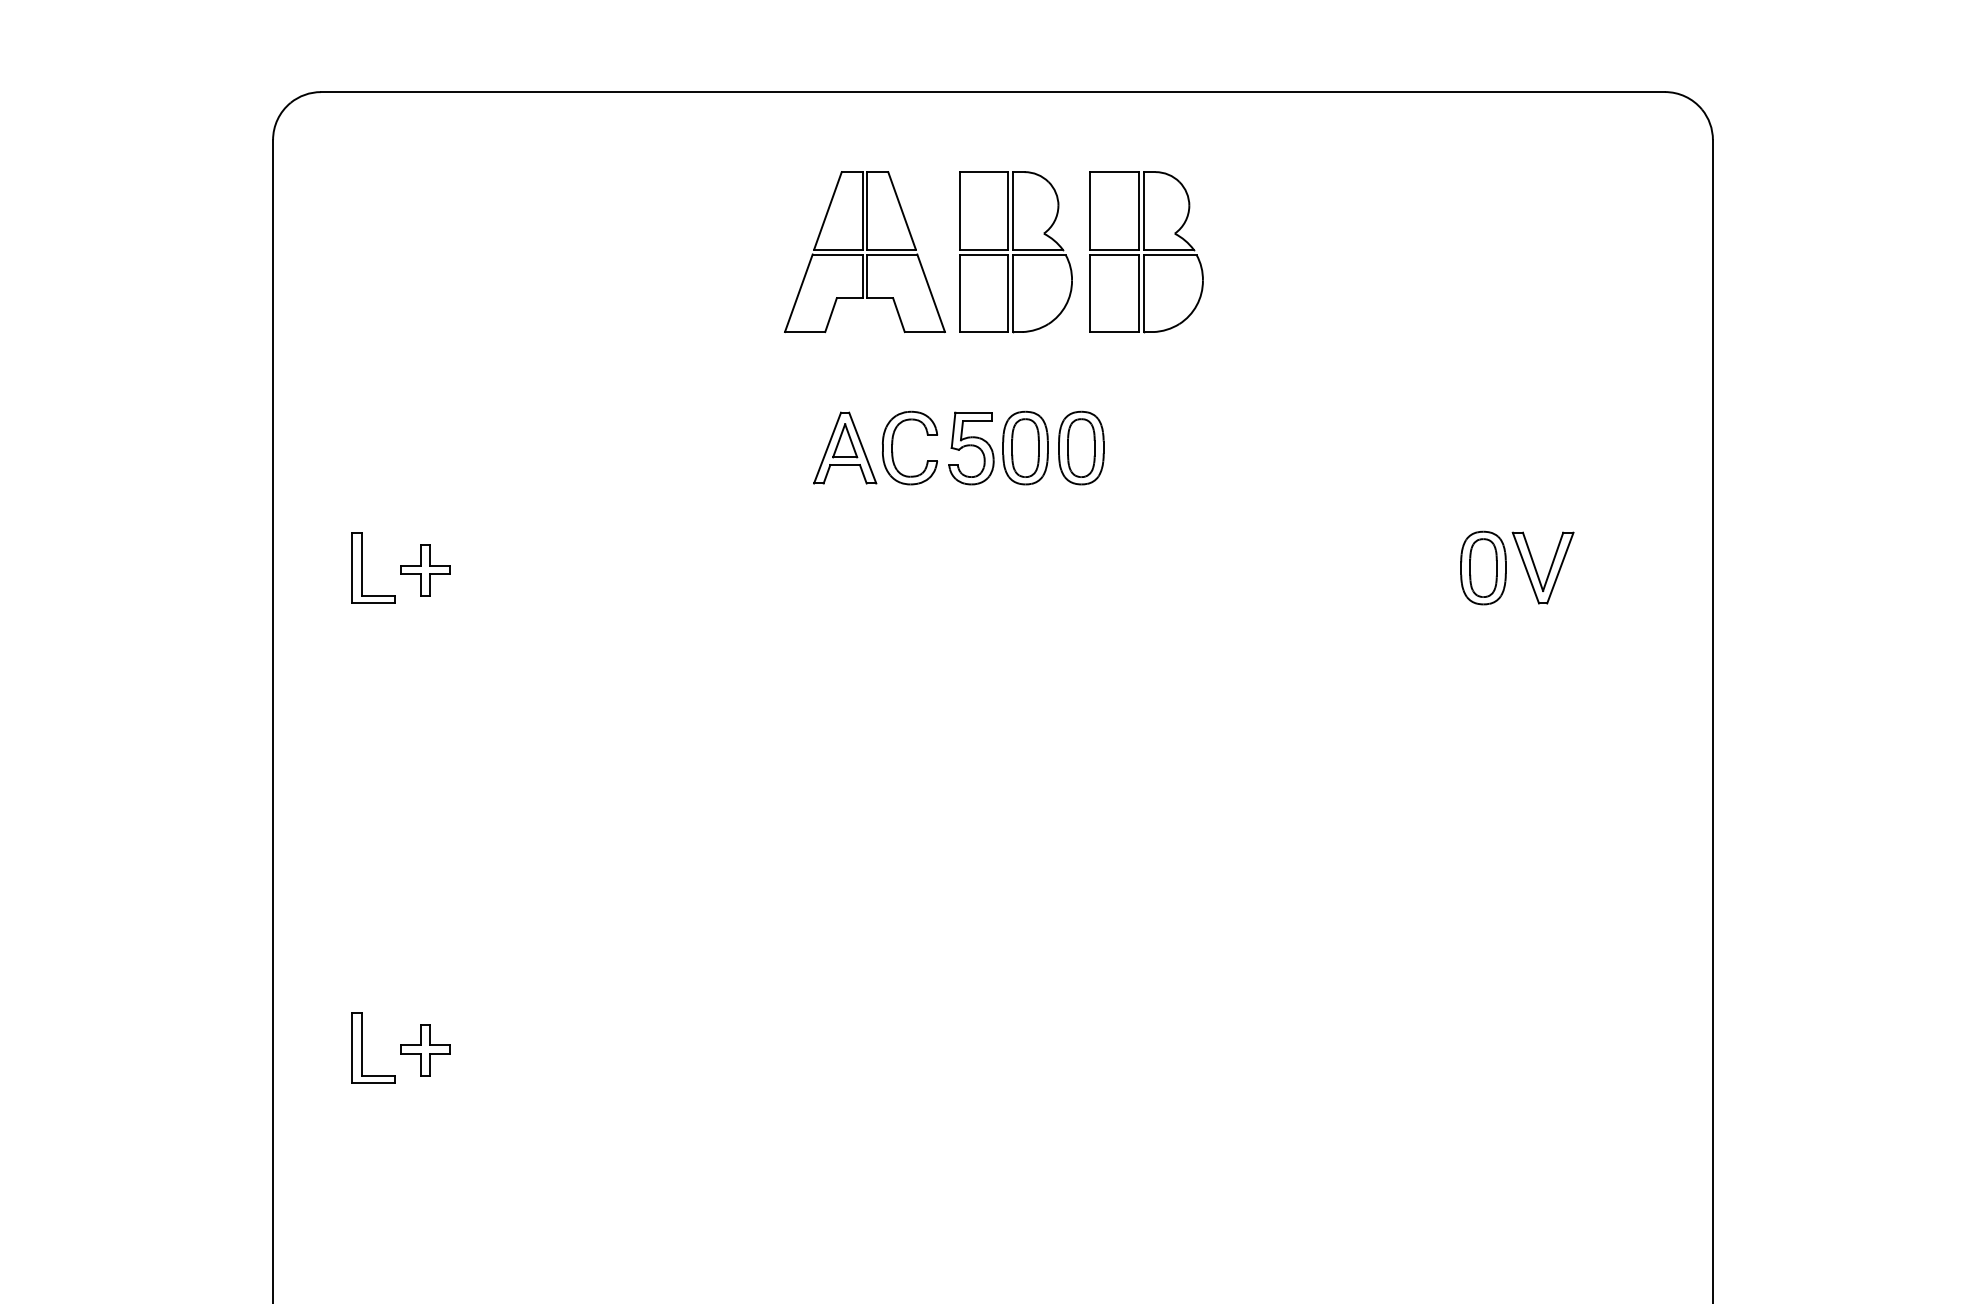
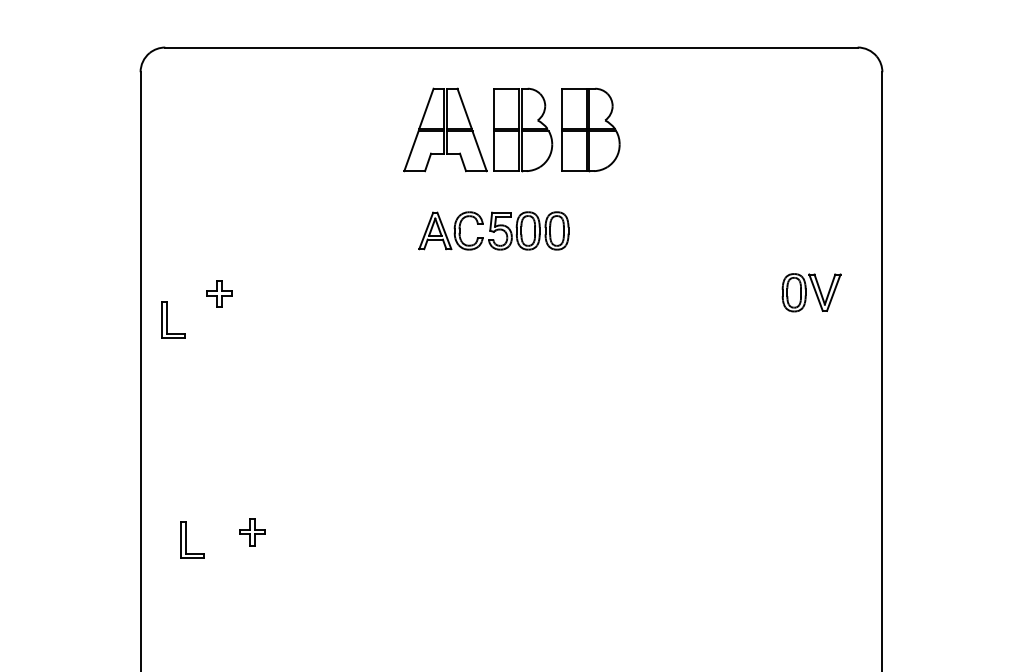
part: (373, 567) -> (173, 319), moved
part: (1517, 567) -> (811, 292), moved
part: (426, 1050) -> (252, 532), moved

